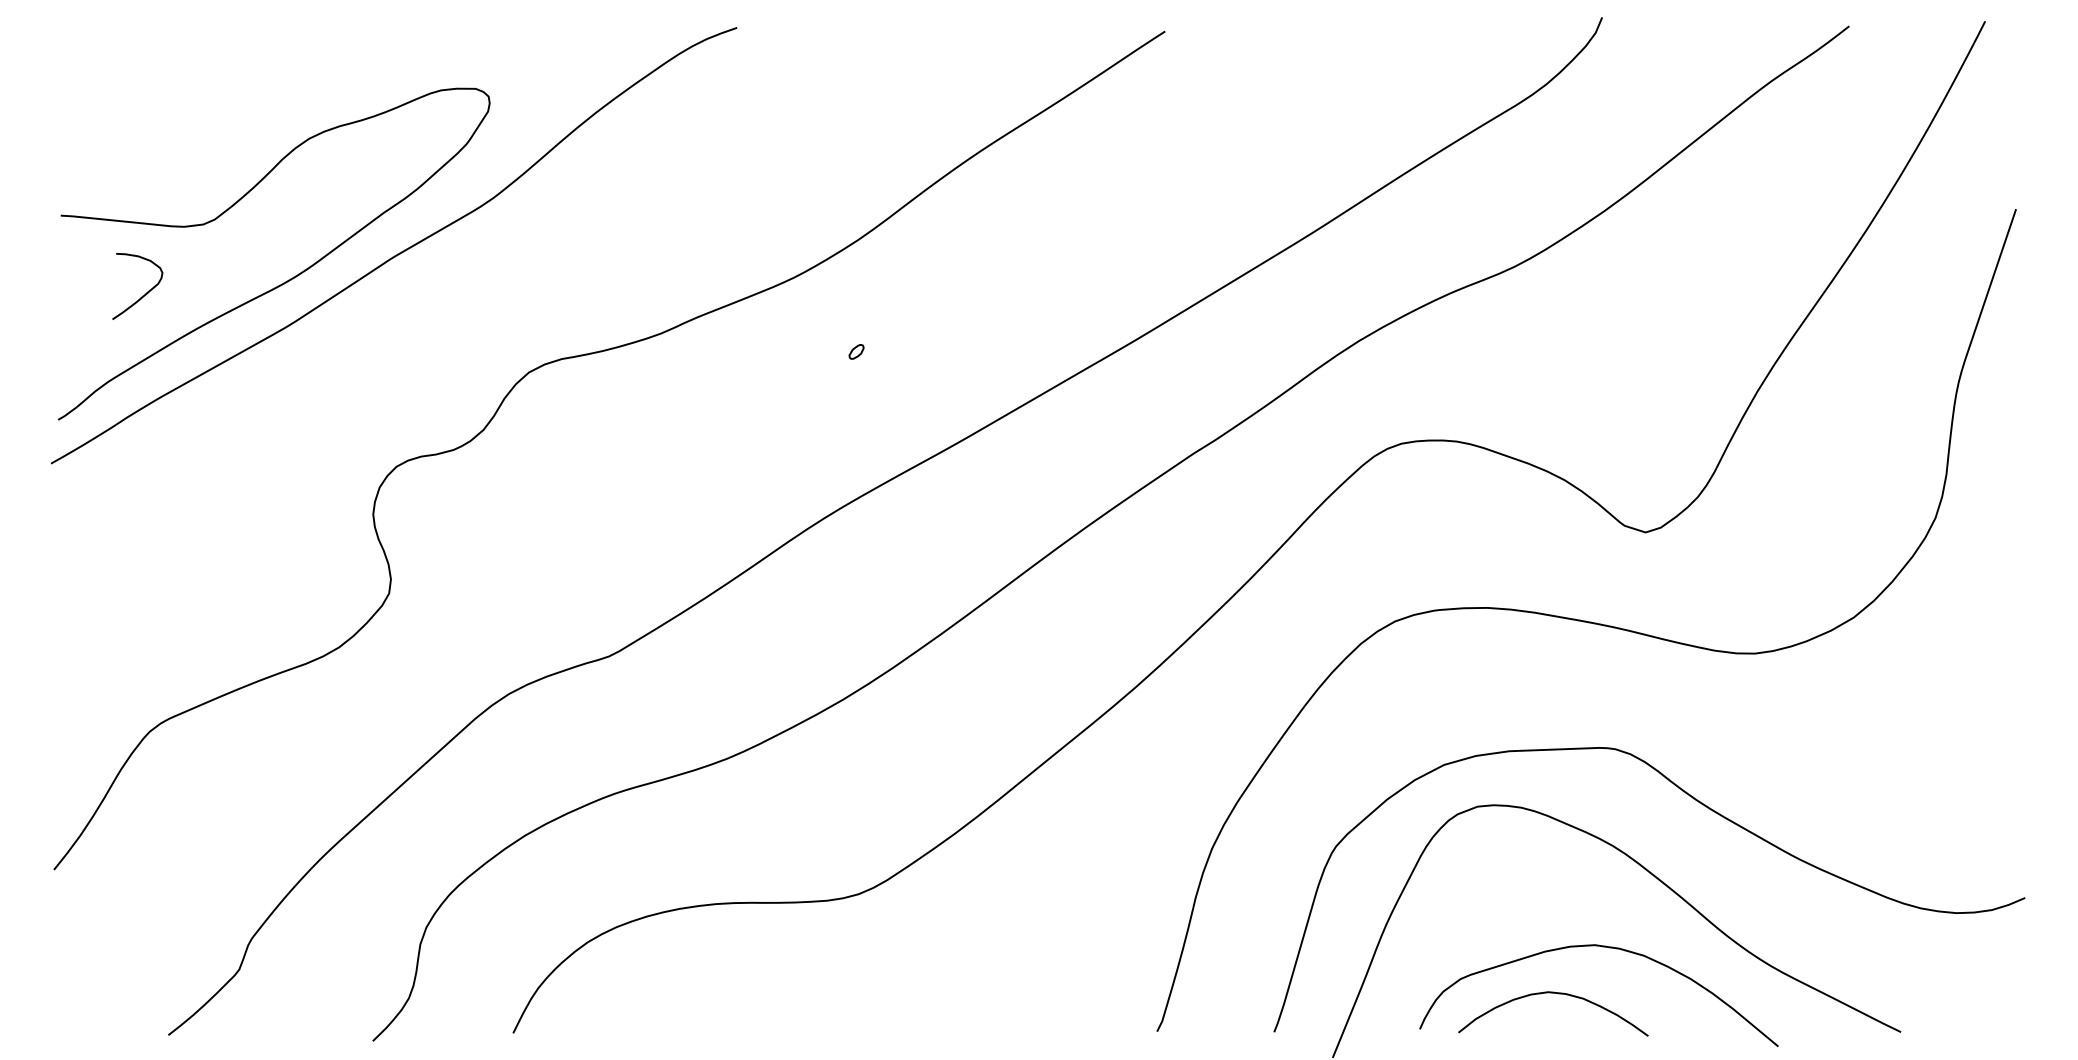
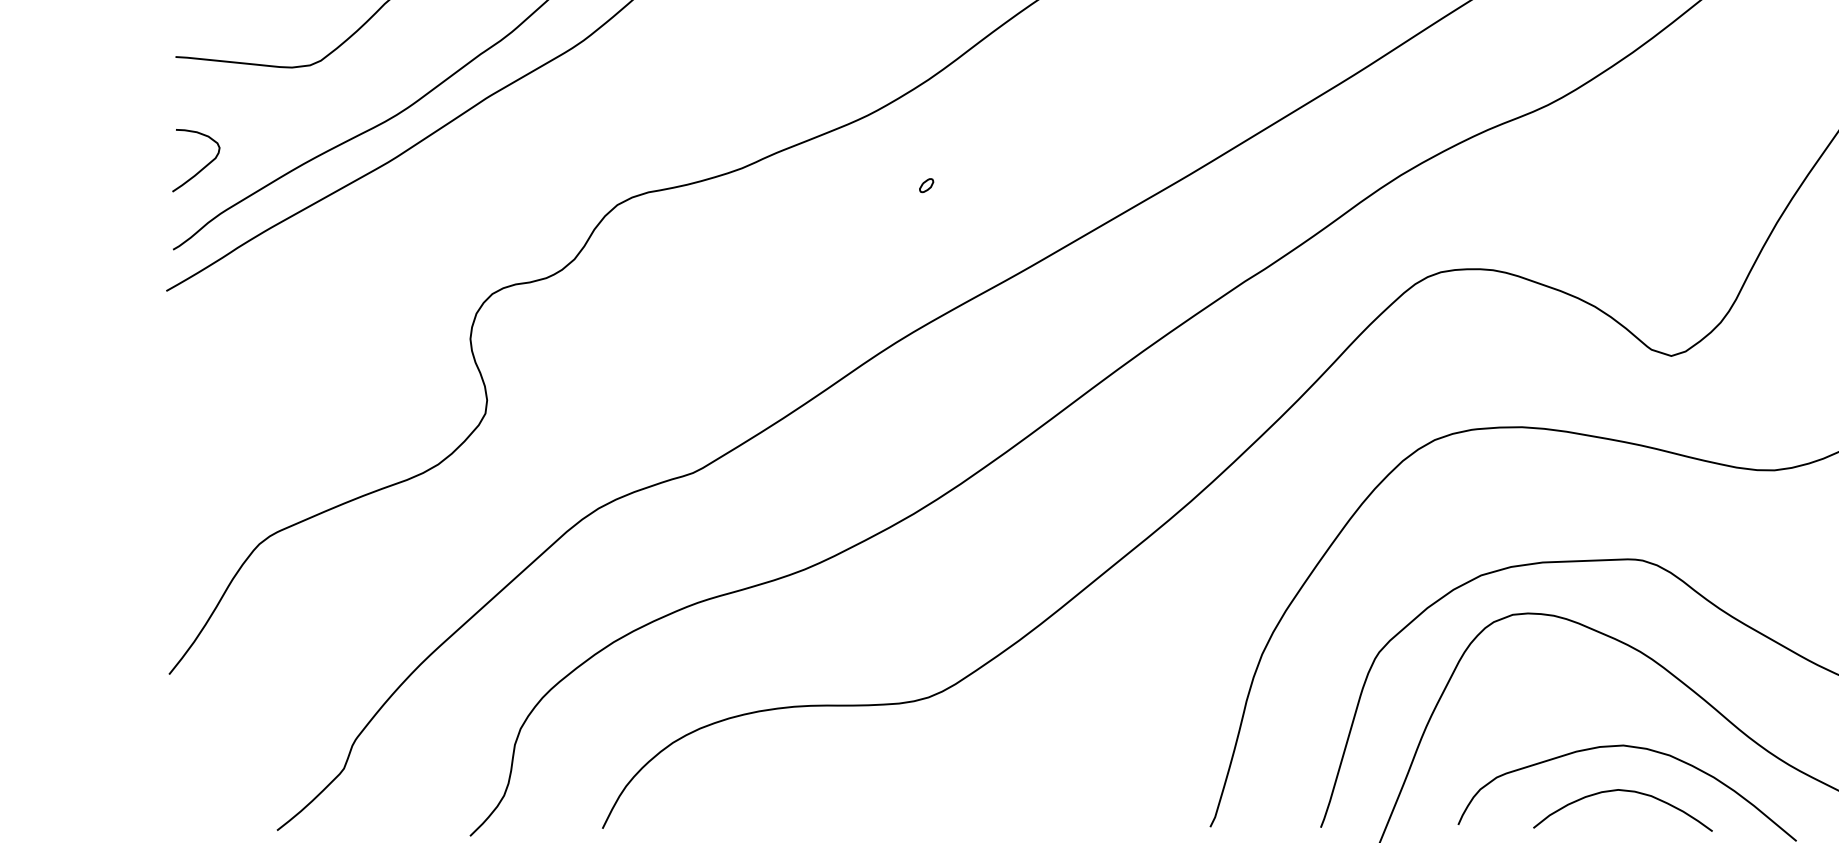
curve: (142, 295) -> (200, 169), moved
curve: (1558, 994) -> (1627, 792), moved

